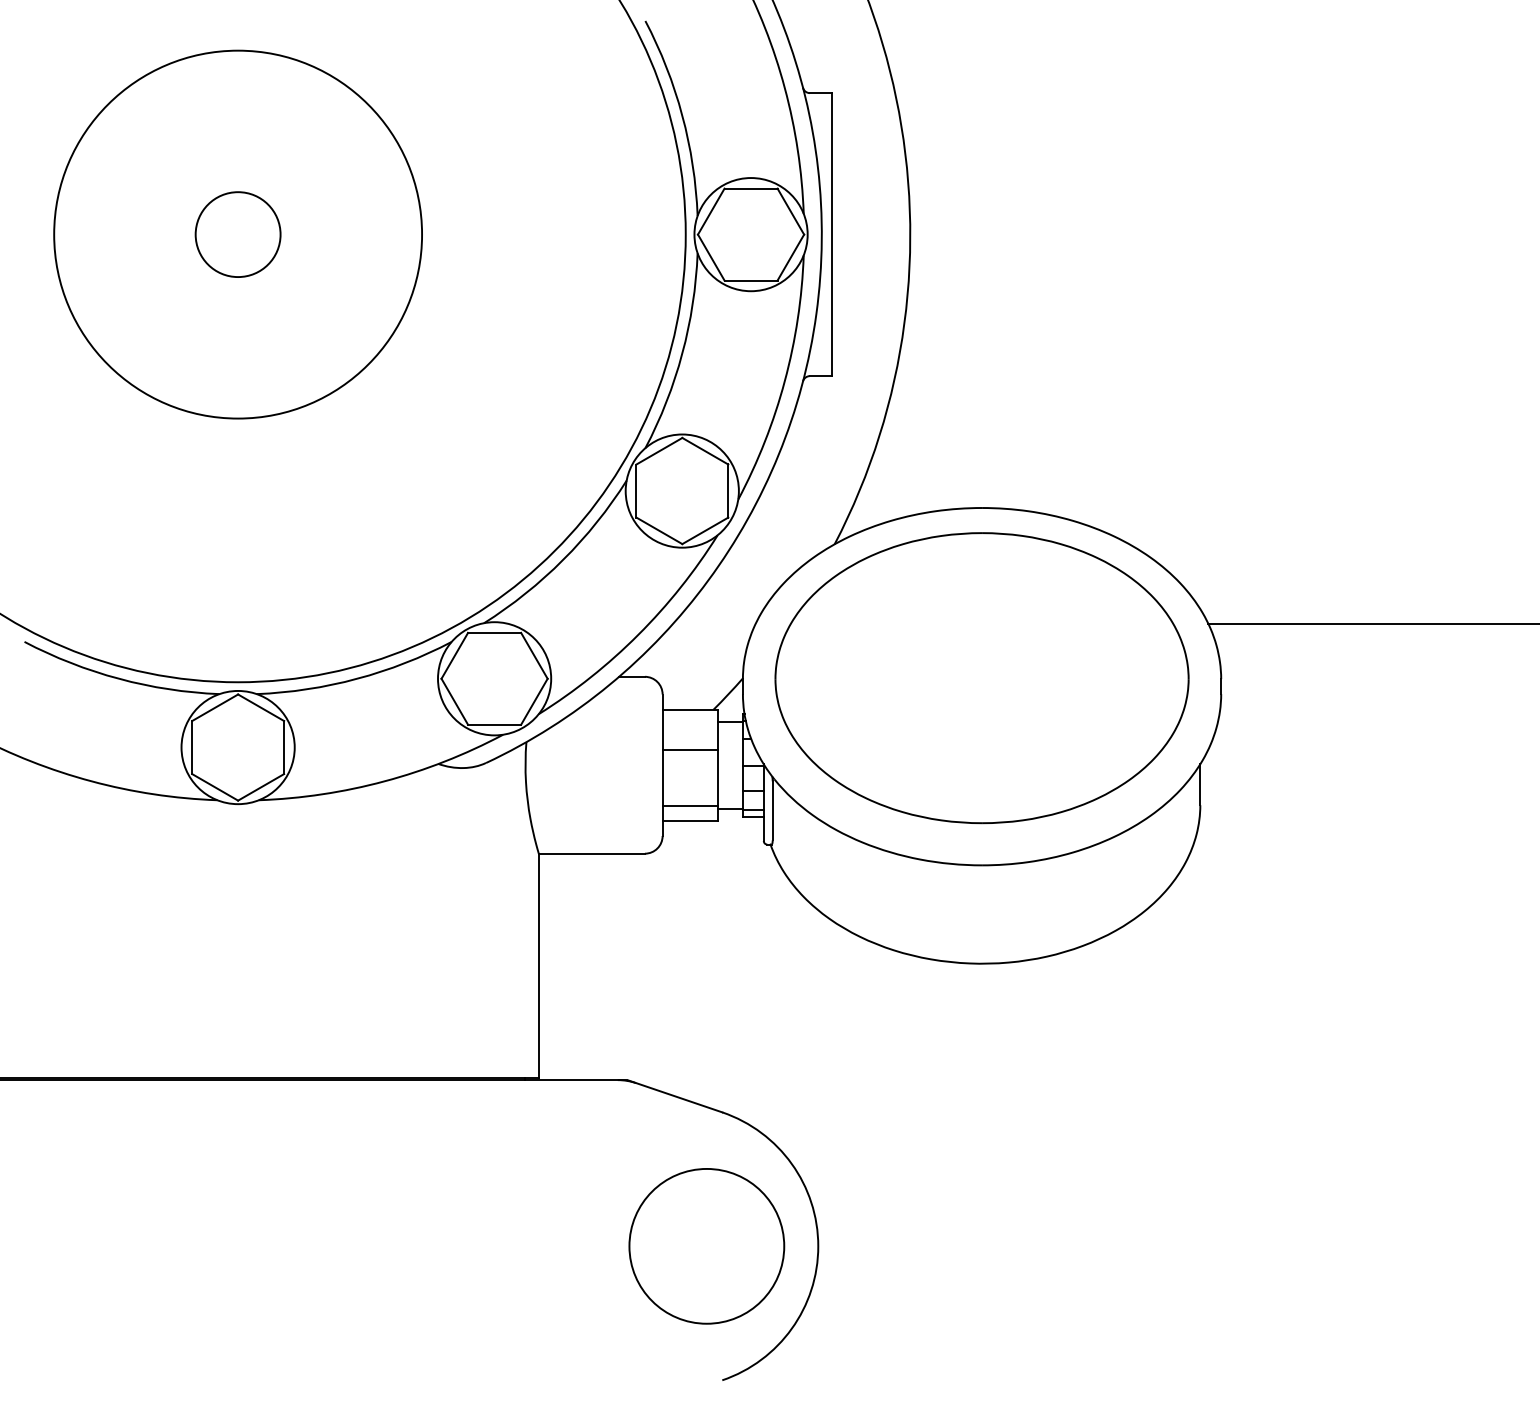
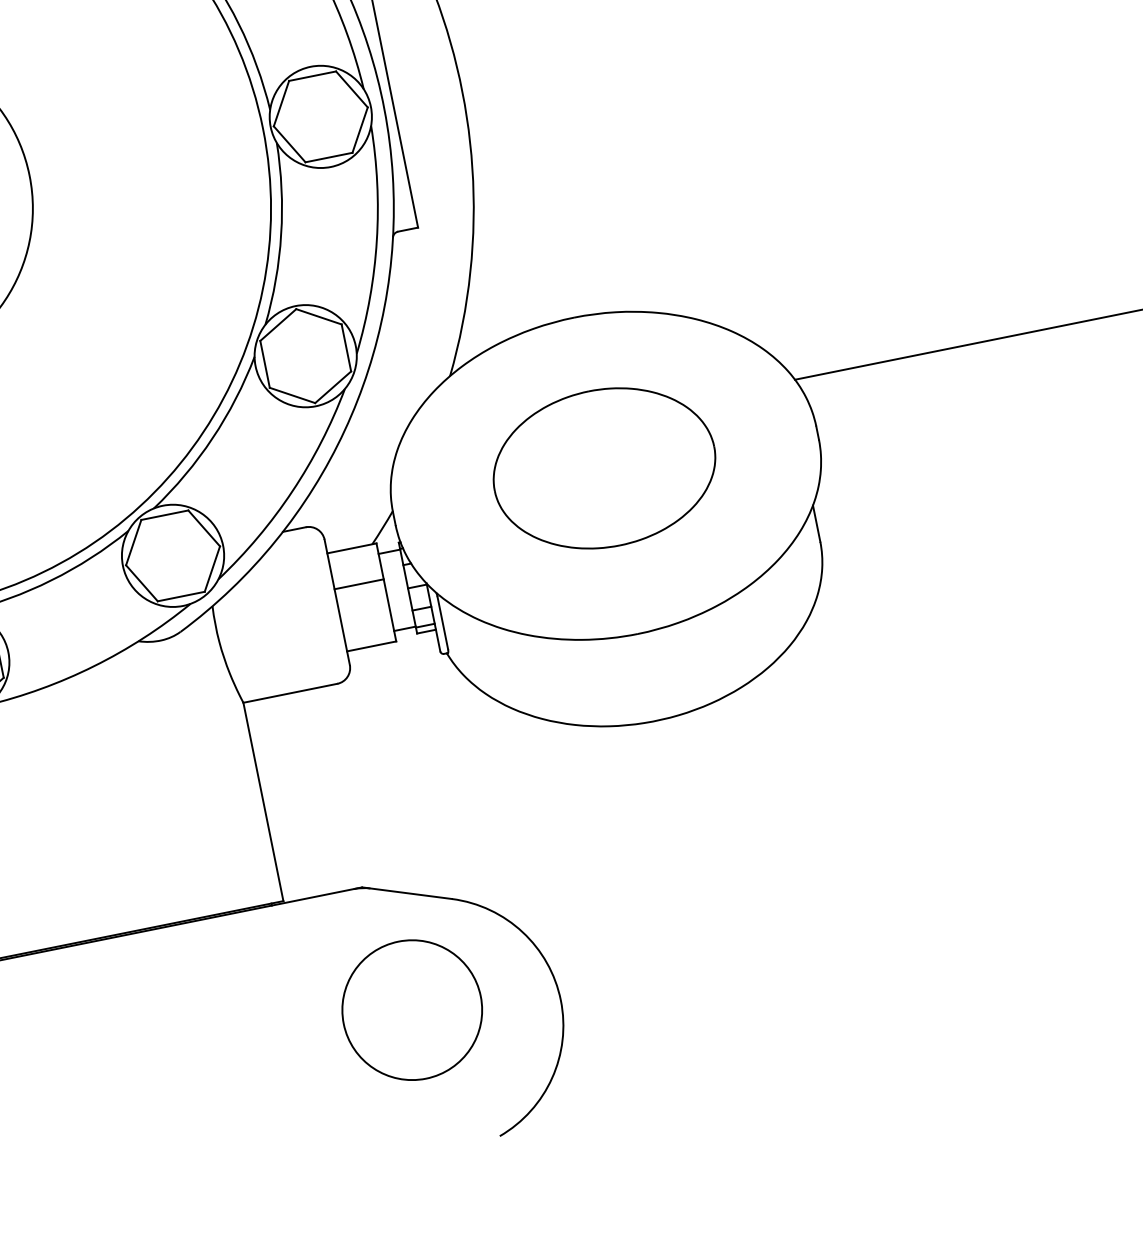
part: (981, 678) -> (604, 468), size x0.6
line: (690, 805) -> (369, 633), removed
circle: (706, 1246) -> (412, 1010), moved

